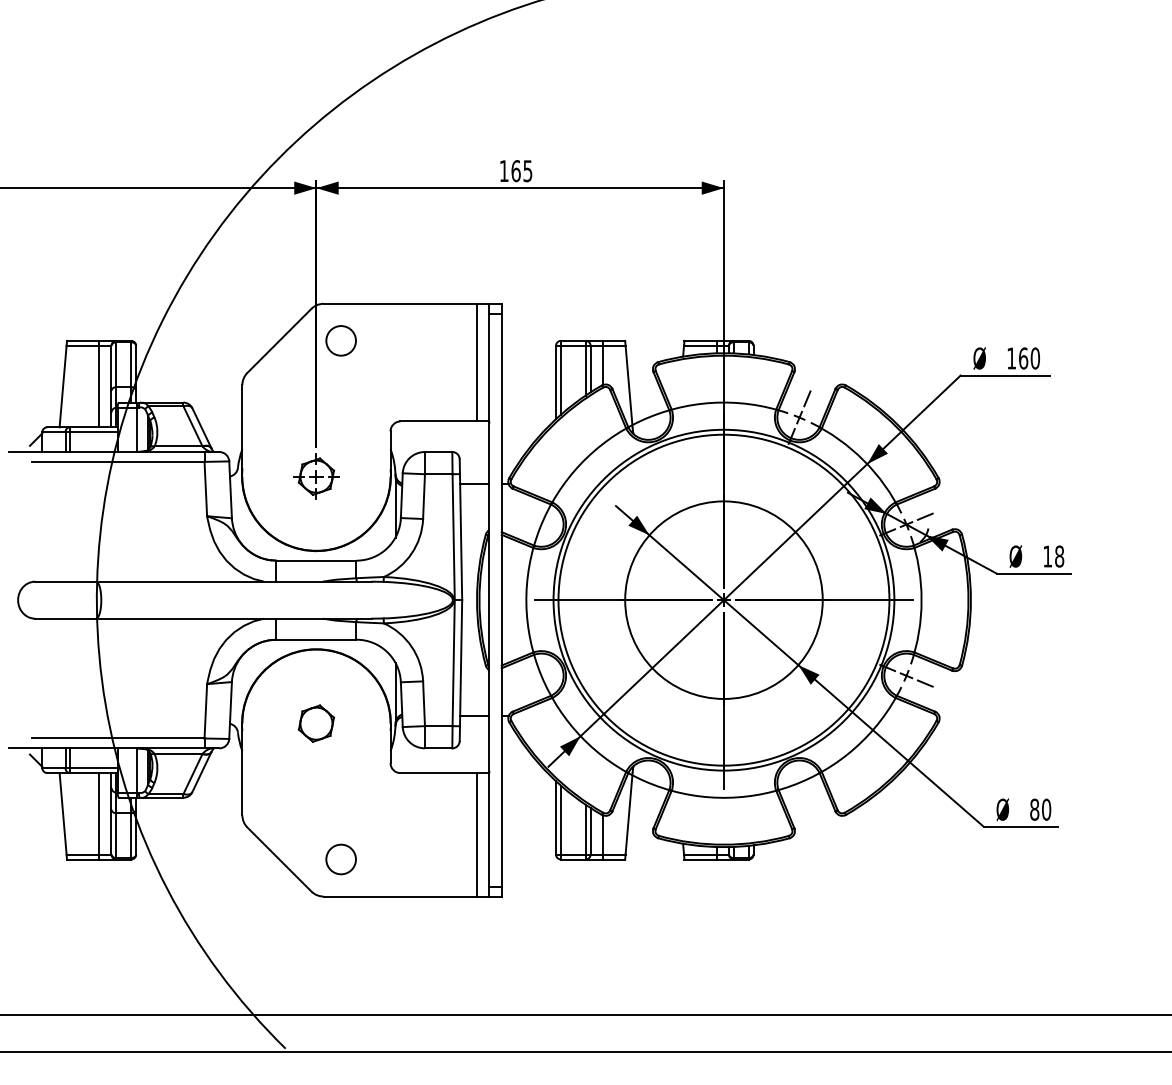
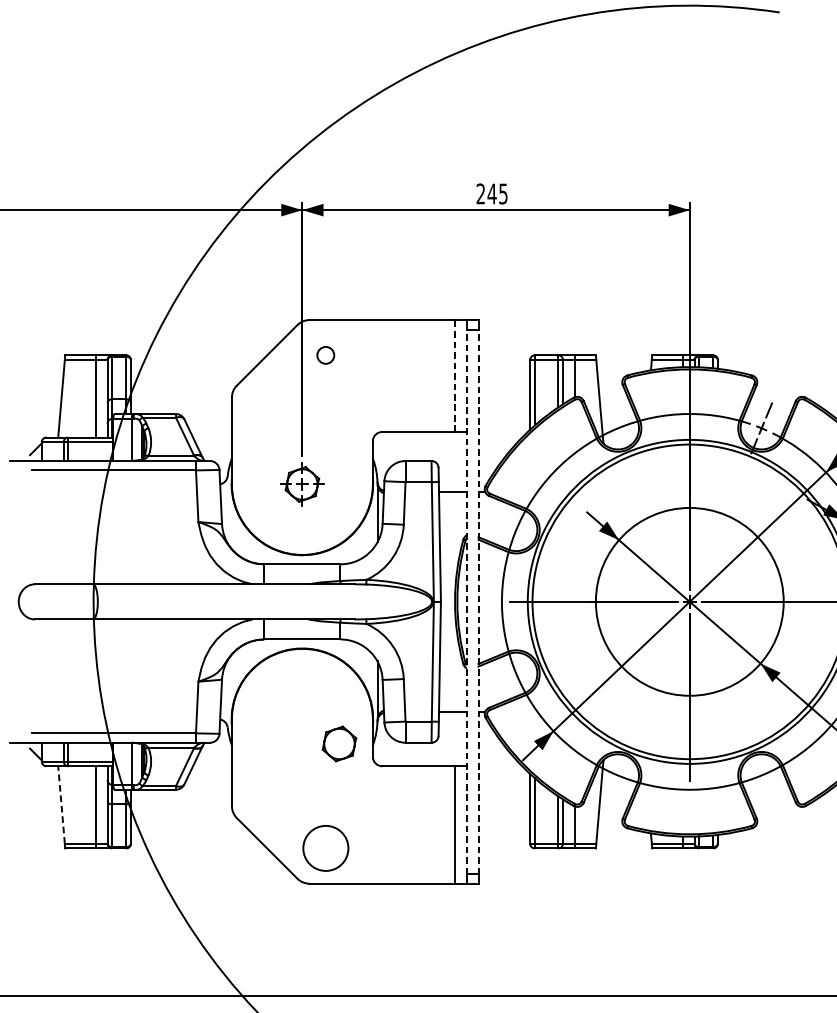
text: (509, 171) -> (485, 194), 165 -> 245
circle: (340, 340) -> (325, 354), size x0.6
line: (477, 362) -> (455, 375), solid -> dashed
line: (489, 599) -> (466, 601), solid -> dashed
line: (501, 599) -> (478, 601), solid -> dashed
part: (316, 723) -> (339, 743), moved
line: (63, 813) -> (61, 804), solid -> dashed
circle: (340, 859) -> (325, 848), size x1.6

